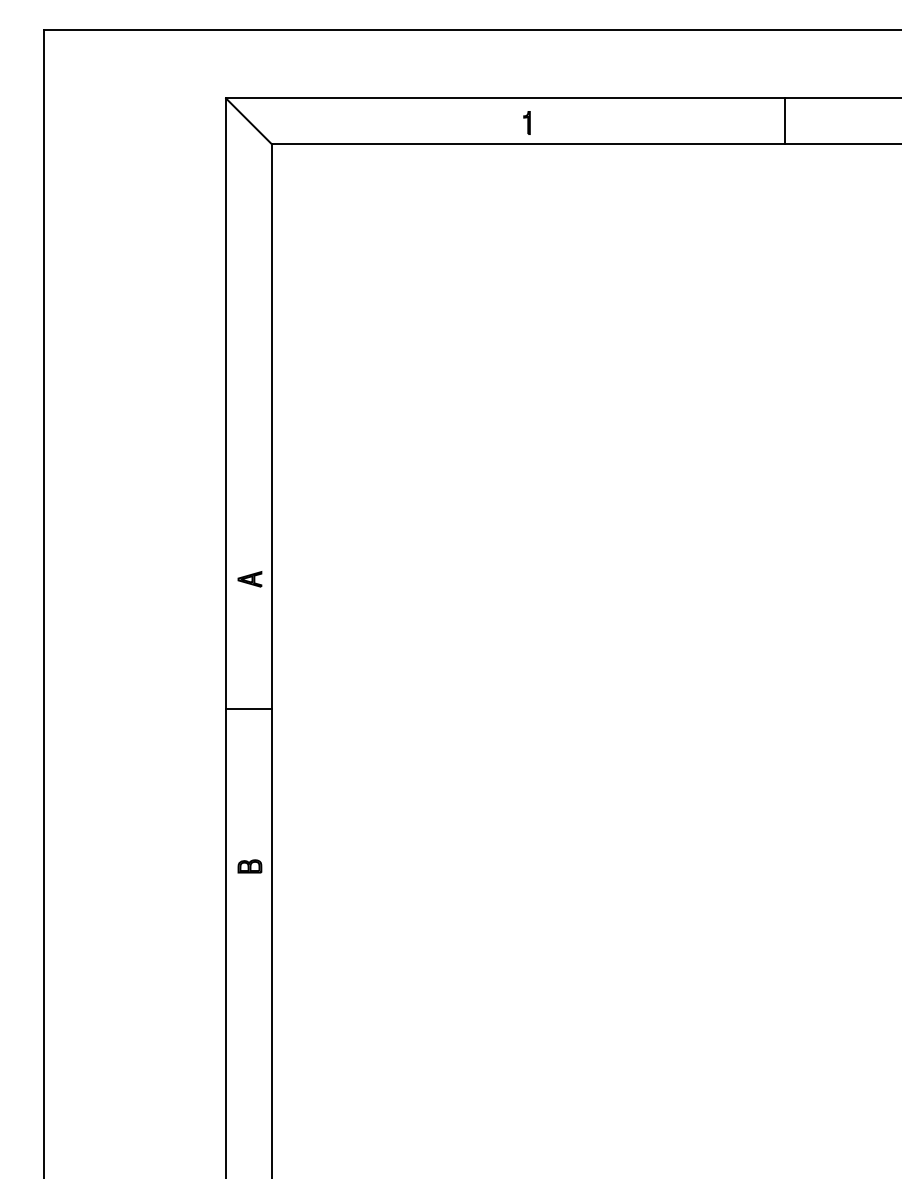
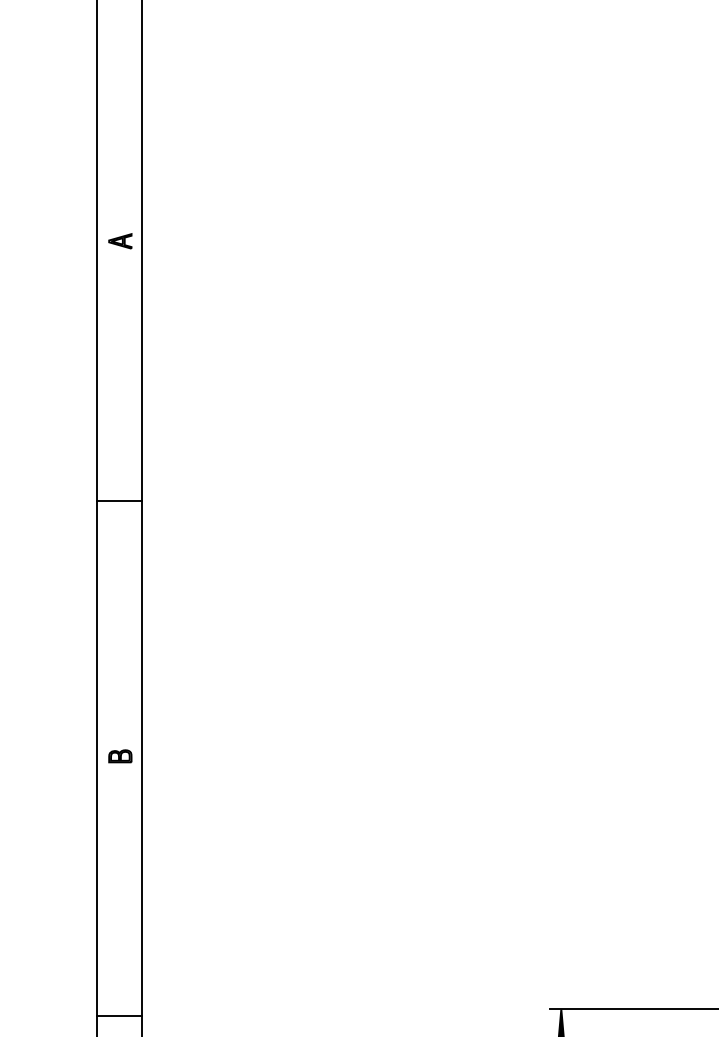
part: (249, 579) -> (119, 241), moved
line: (248, 709) -> (118, 500), moved
part: (249, 866) -> (119, 756), moved

